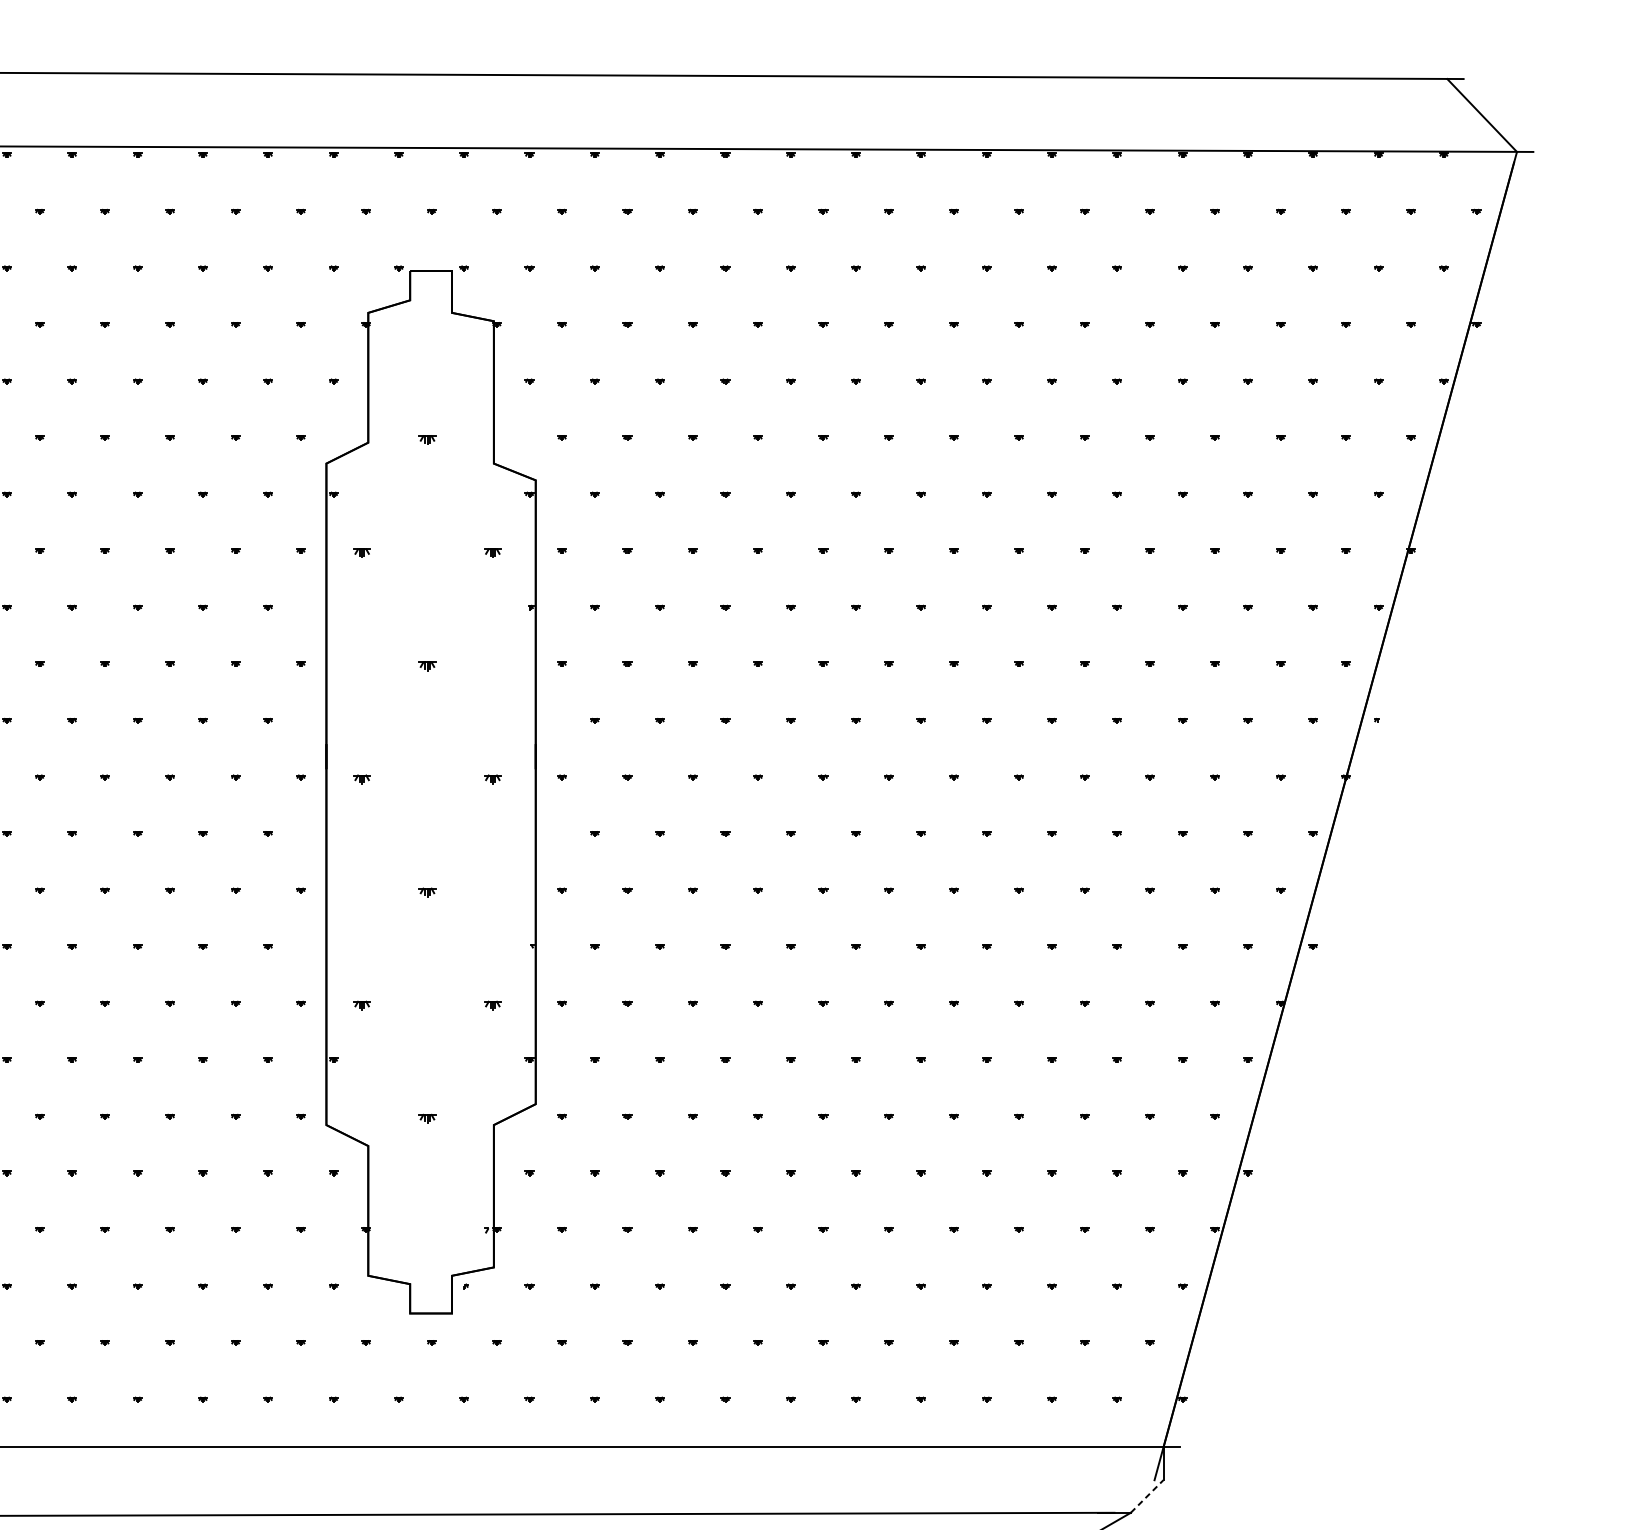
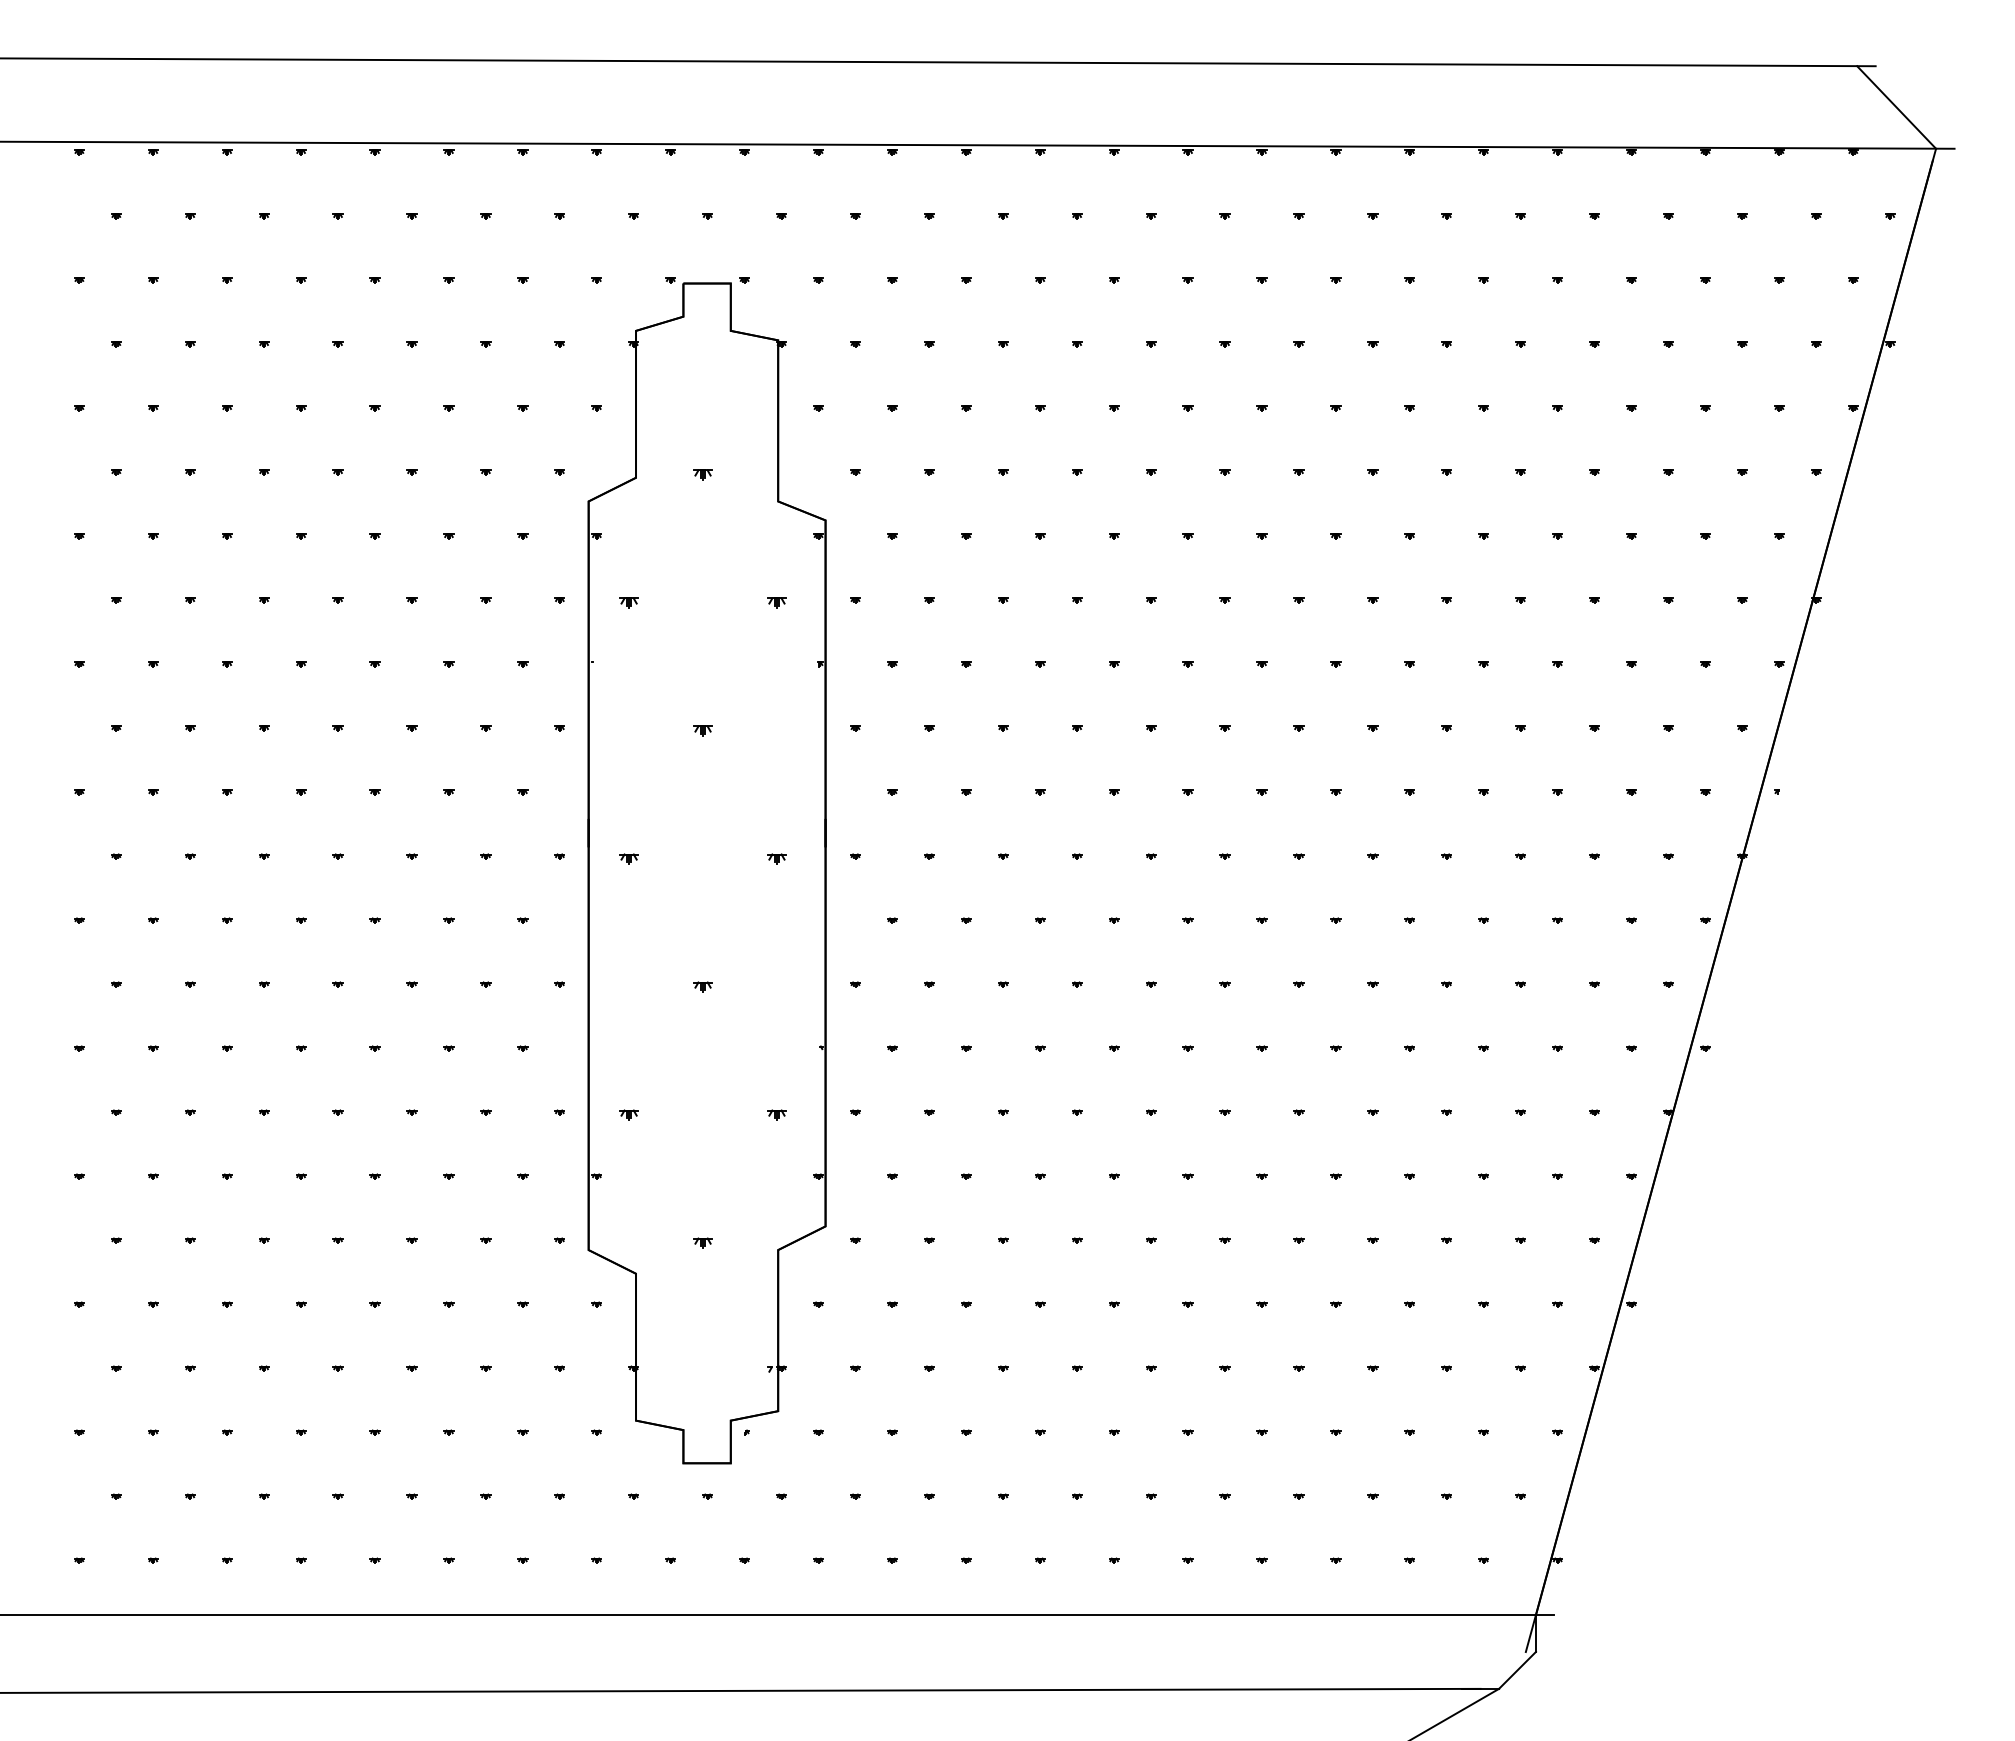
line: (1147, 1496) -> (1517, 1670), dashed -> solid

